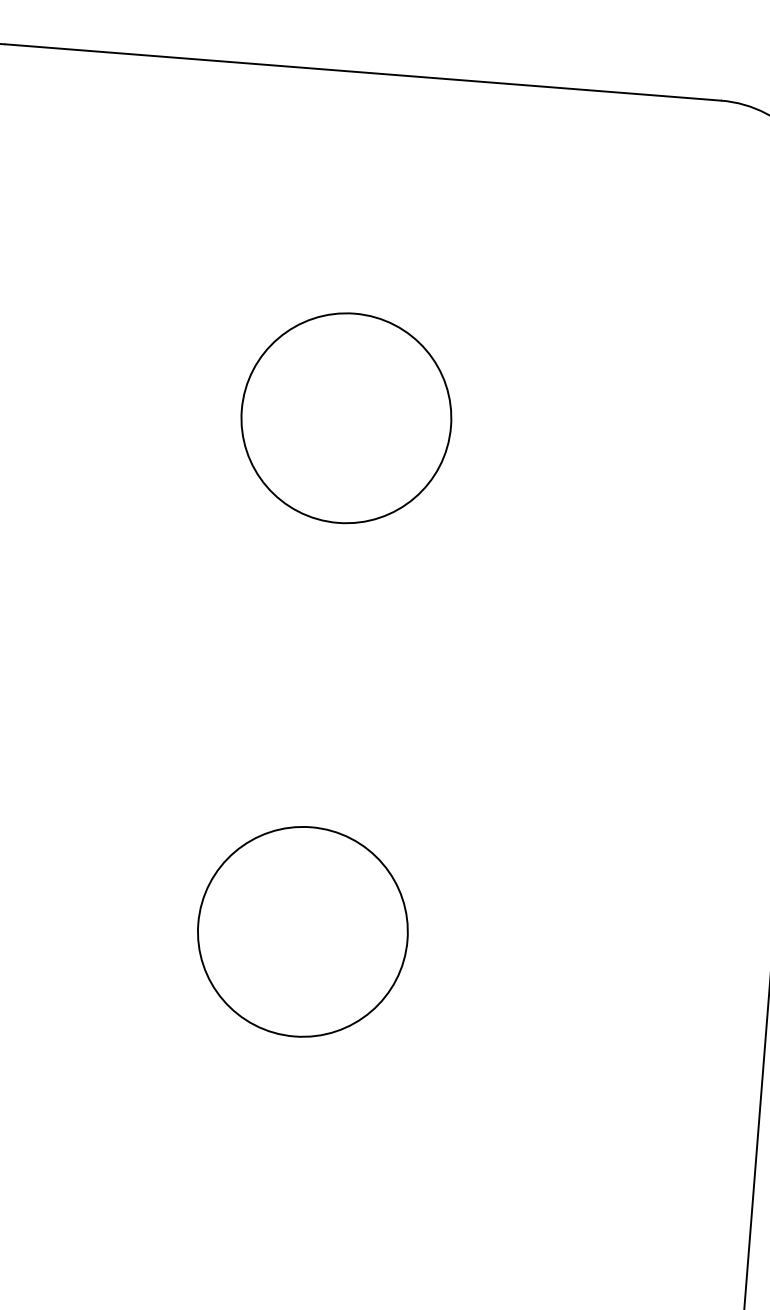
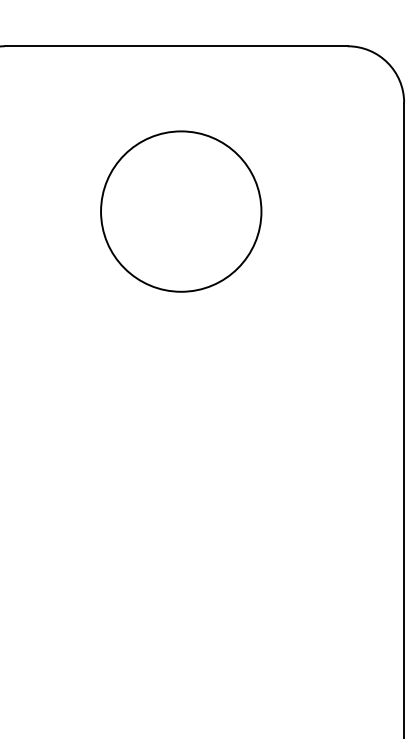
circle: (346, 418) -> (181, 211), size x1.6
circle: (302, 931) -> (179, 457), removed

